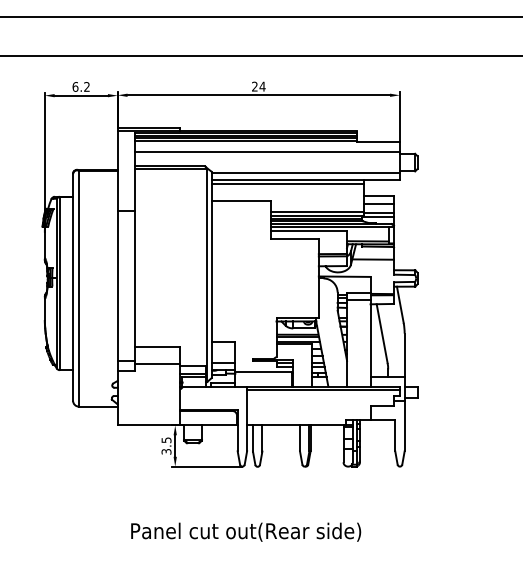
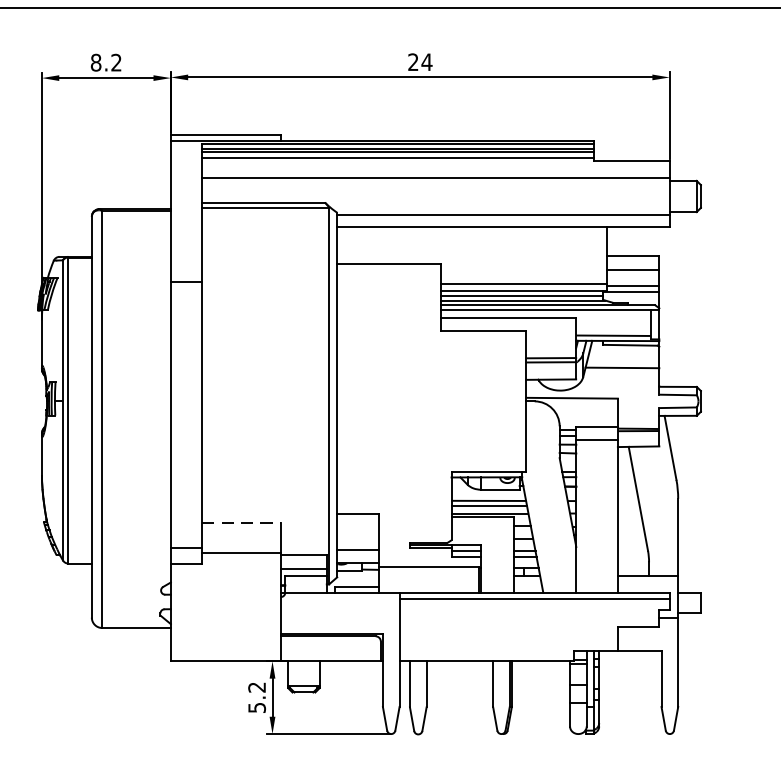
text: (75, 86) -> (96, 61), 6.2 -> 8.2
line: (287, 183) -> (471, 233), removed
line: (158, 347) -> (242, 523), solid -> dashed
text: (166, 445) -> (257, 696), 3.5 -> 5.2

